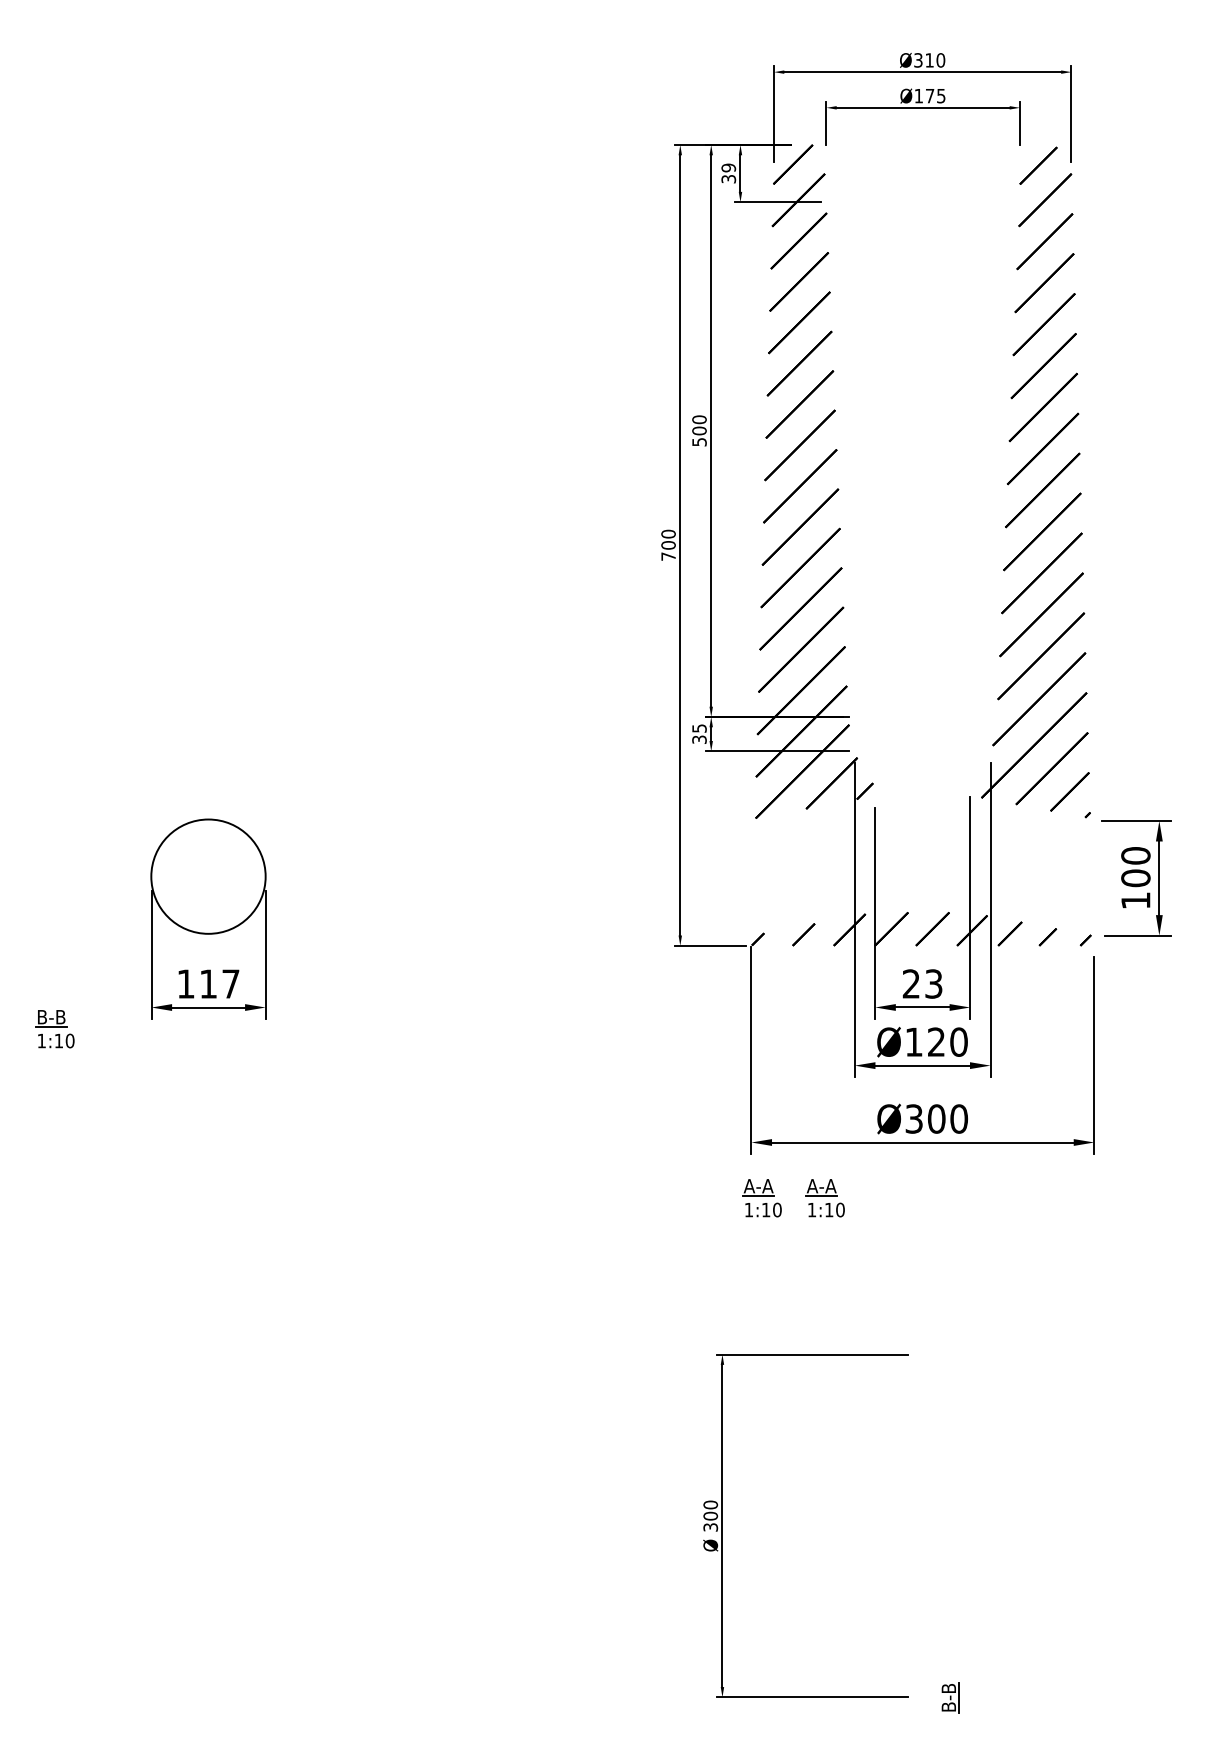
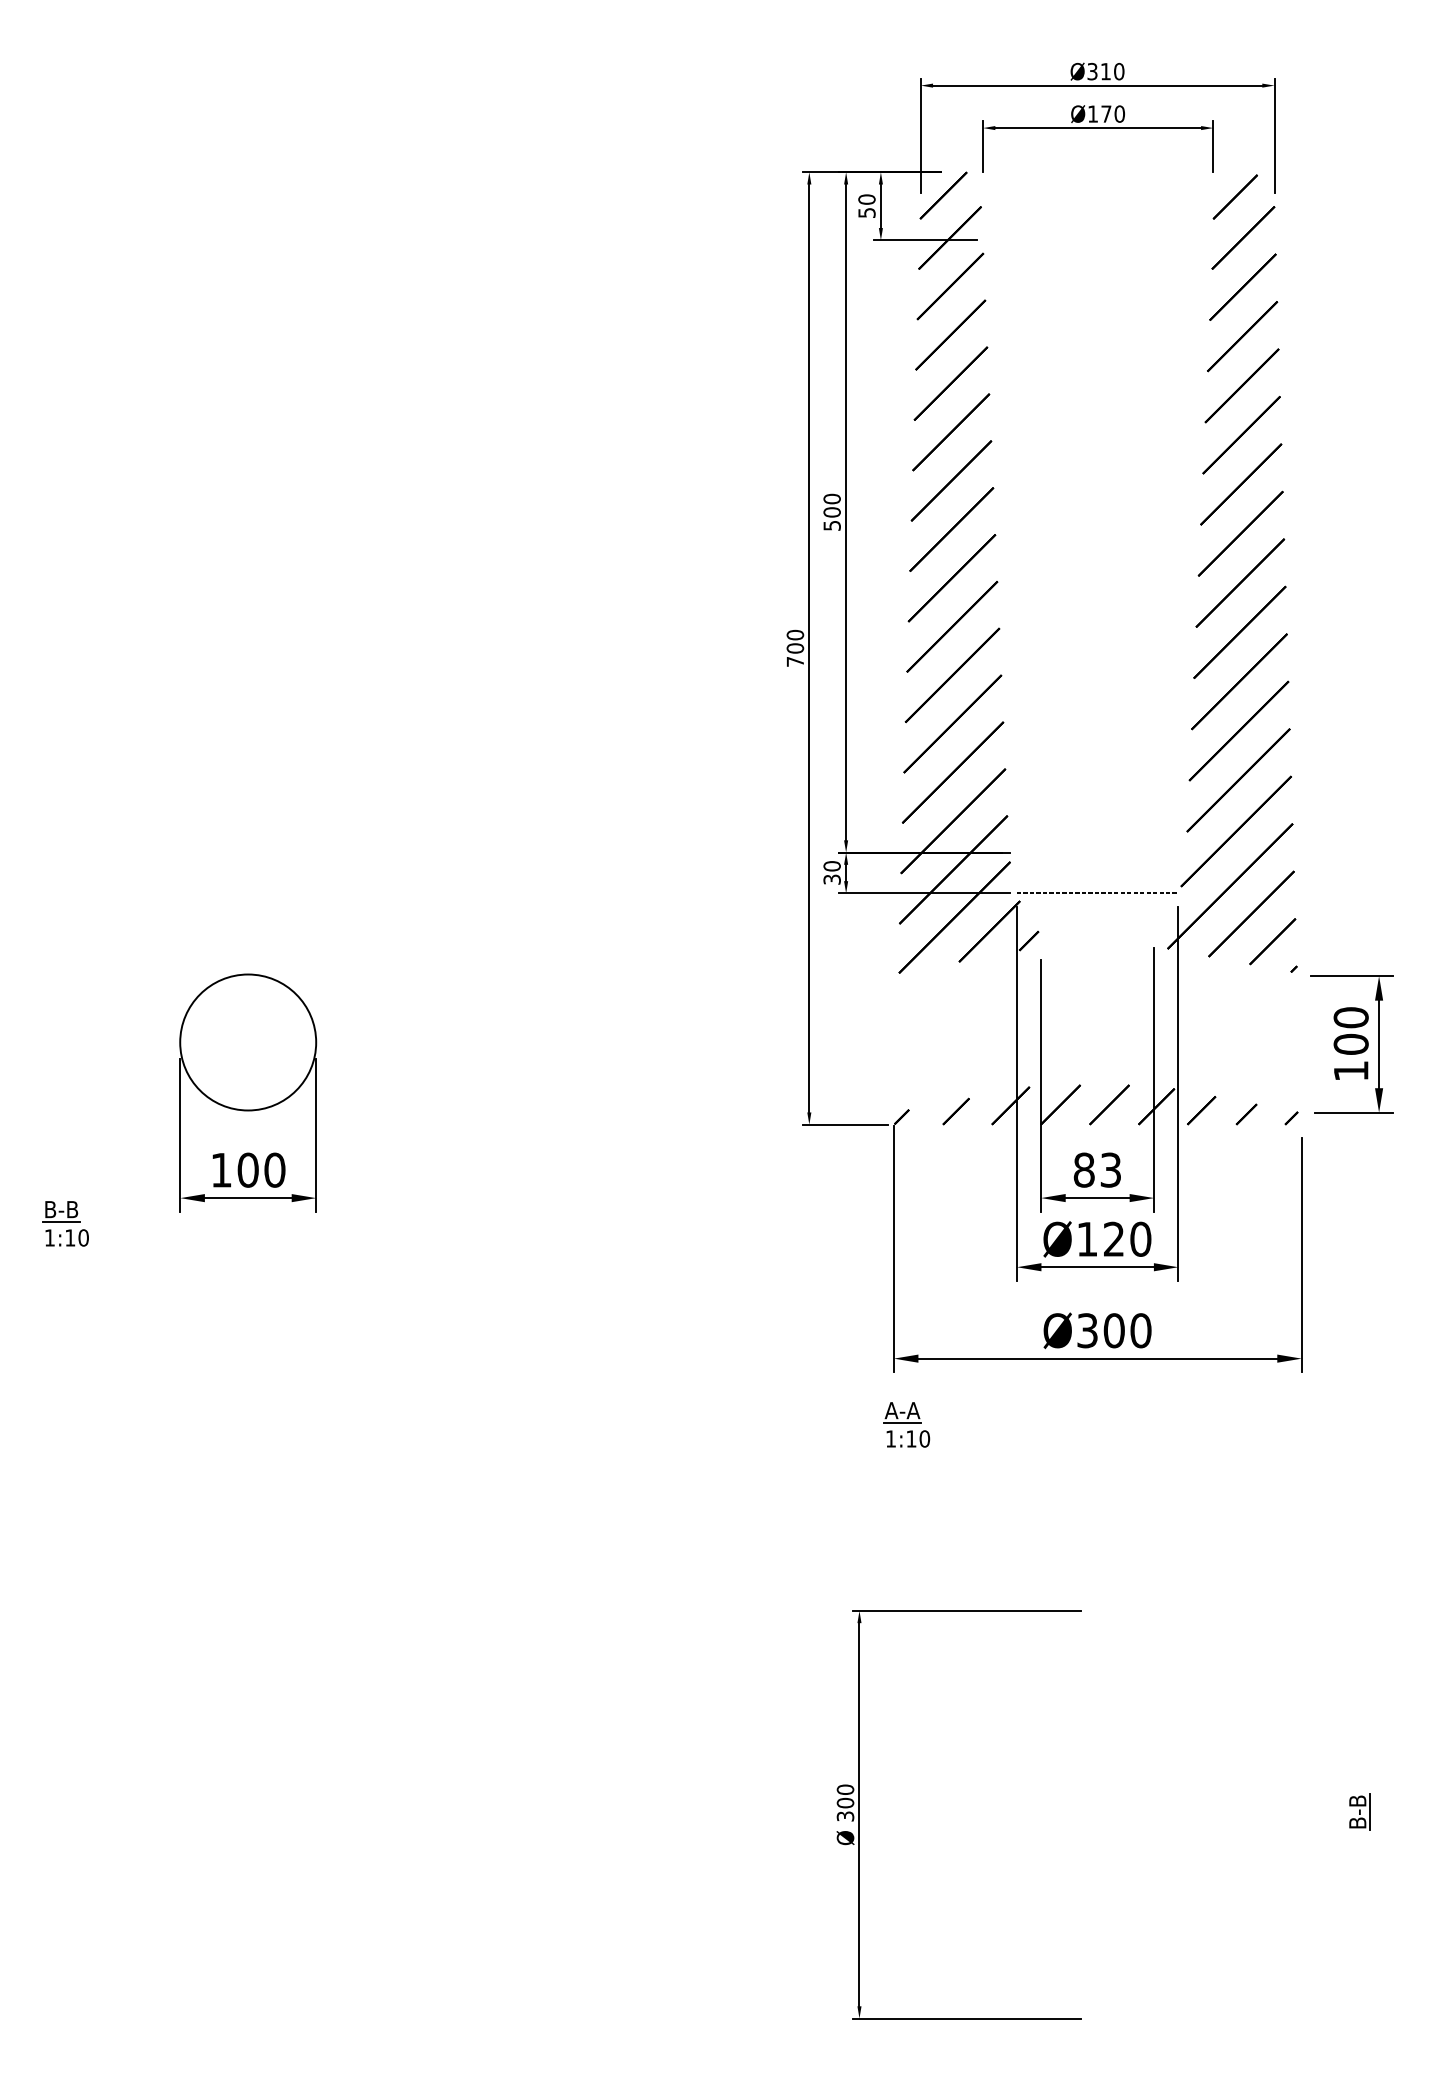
text: (941, 95) -> (1119, 113), Ø175 -> Ø170
text: (728, 172) -> (866, 205), 39 -> 50
text: (698, 728) -> (831, 866), 35 -> 30
line: (922, 751) -> (1097, 893), added
text: (219, 983) -> (261, 1169), 117 -> 100
text: (910, 983) -> (1083, 1169), 23 -> 83
part: (825, 1197) -> (981, 1424), removed
part: (950, 1697) -> (1359, 1811), moved

